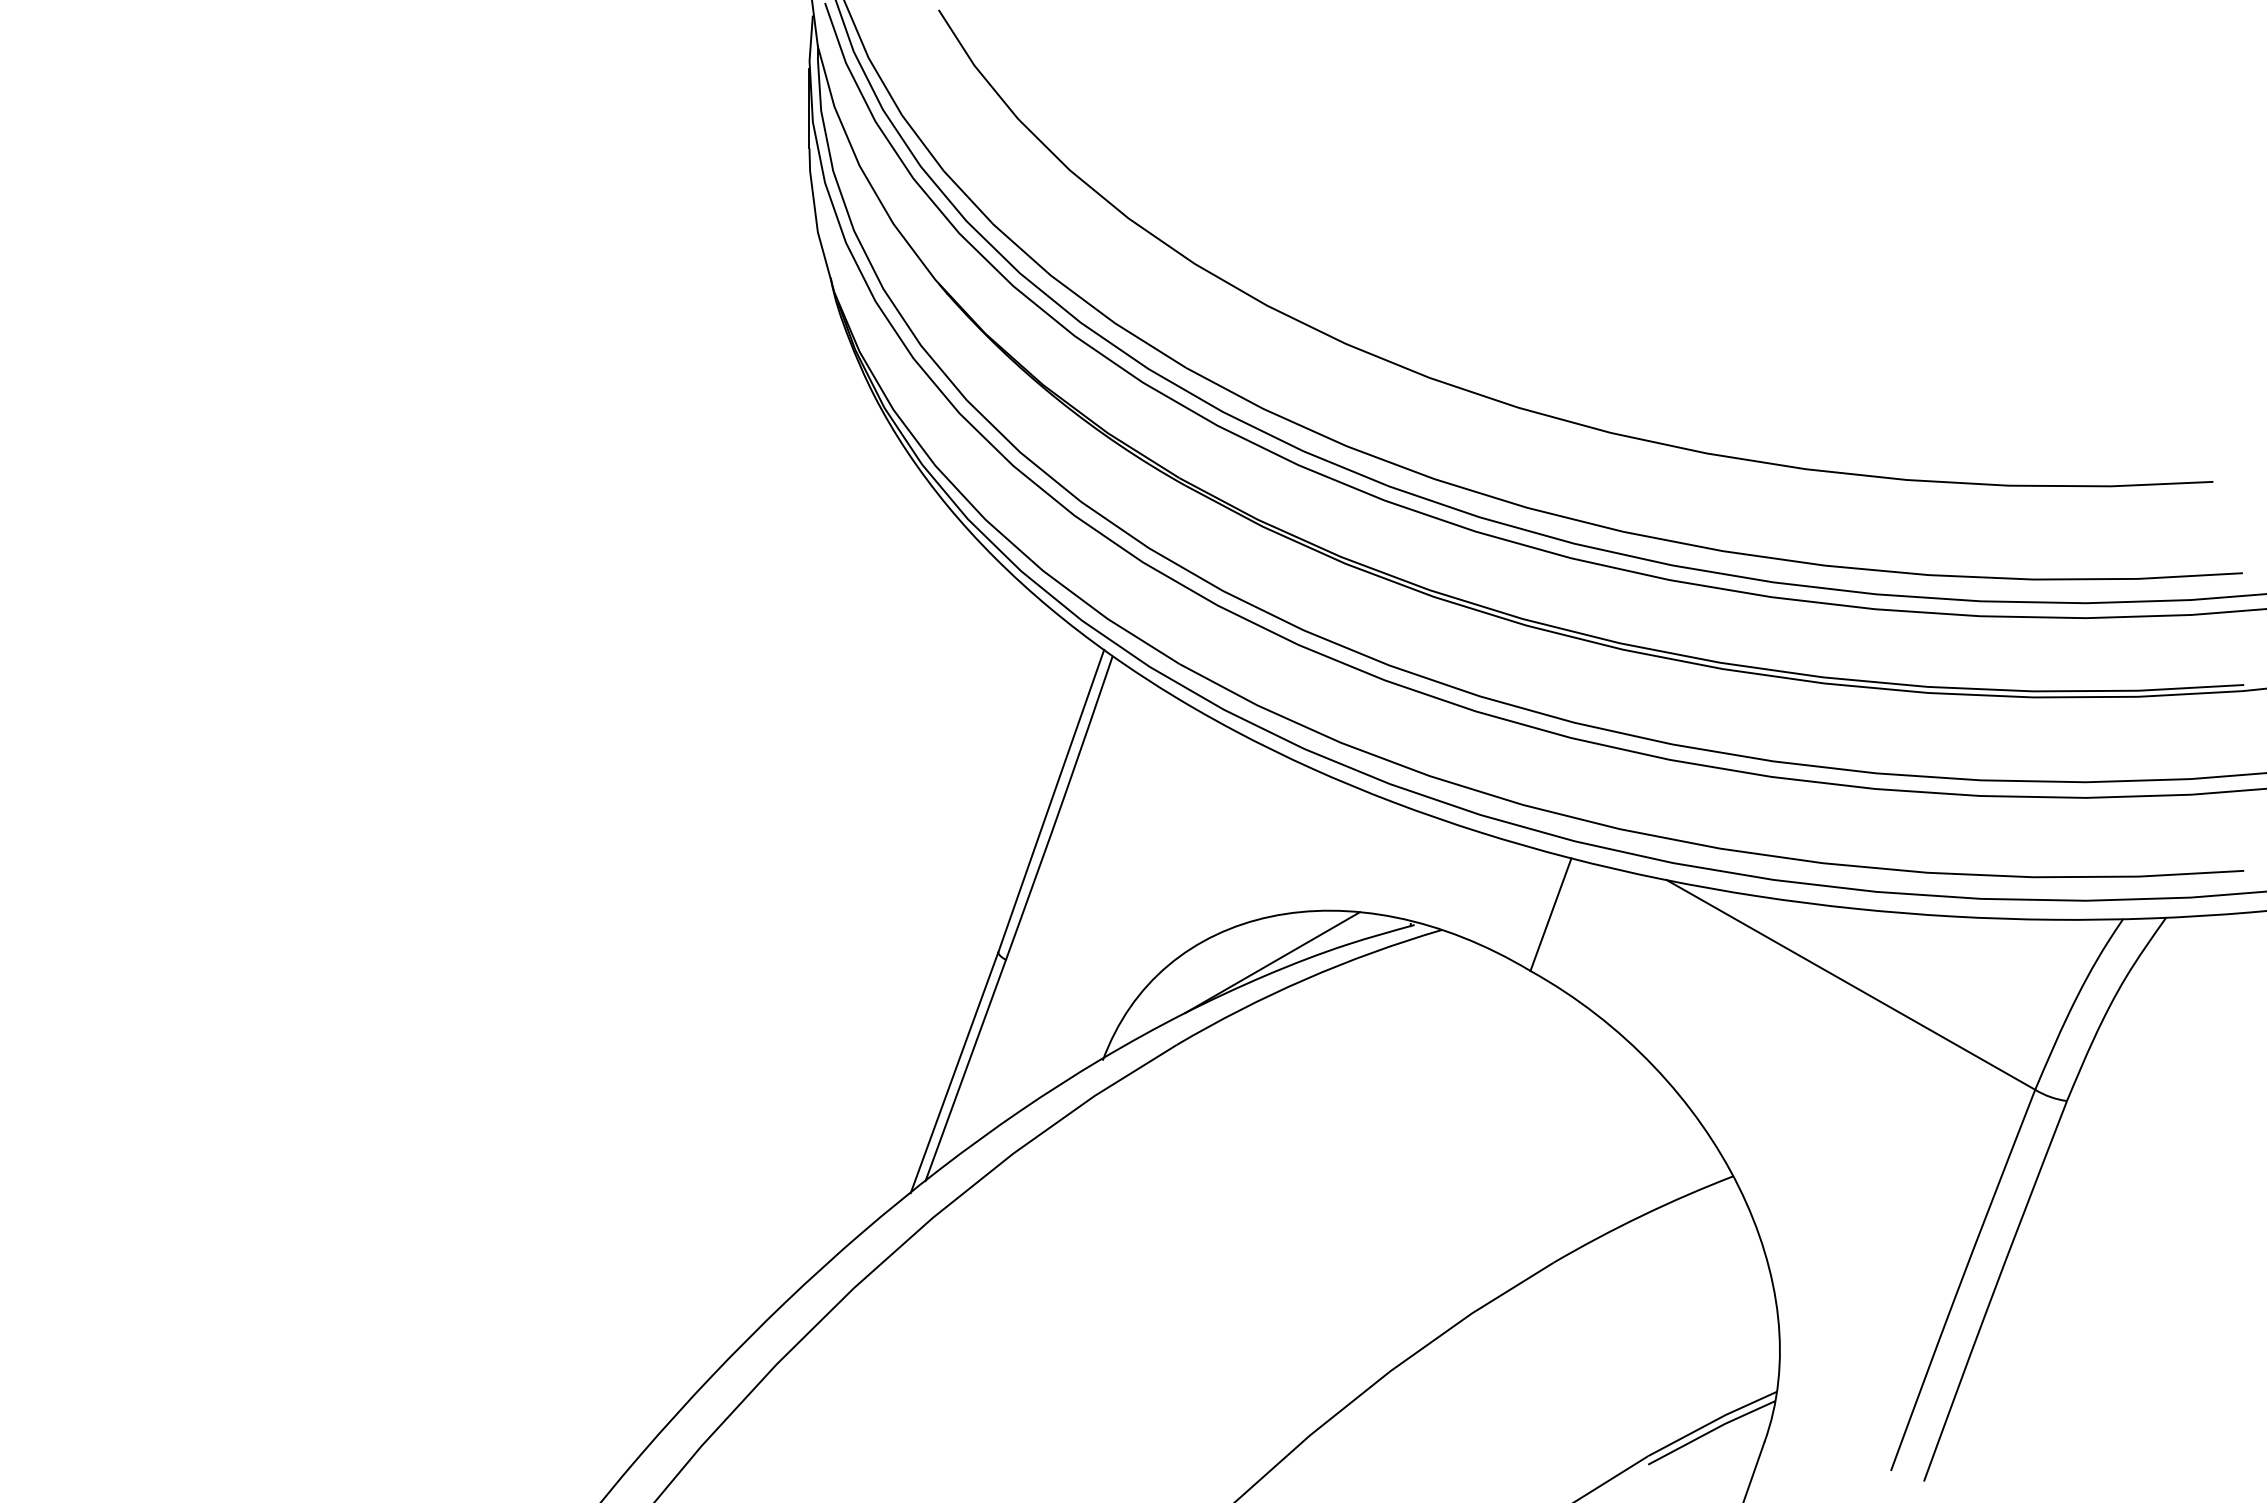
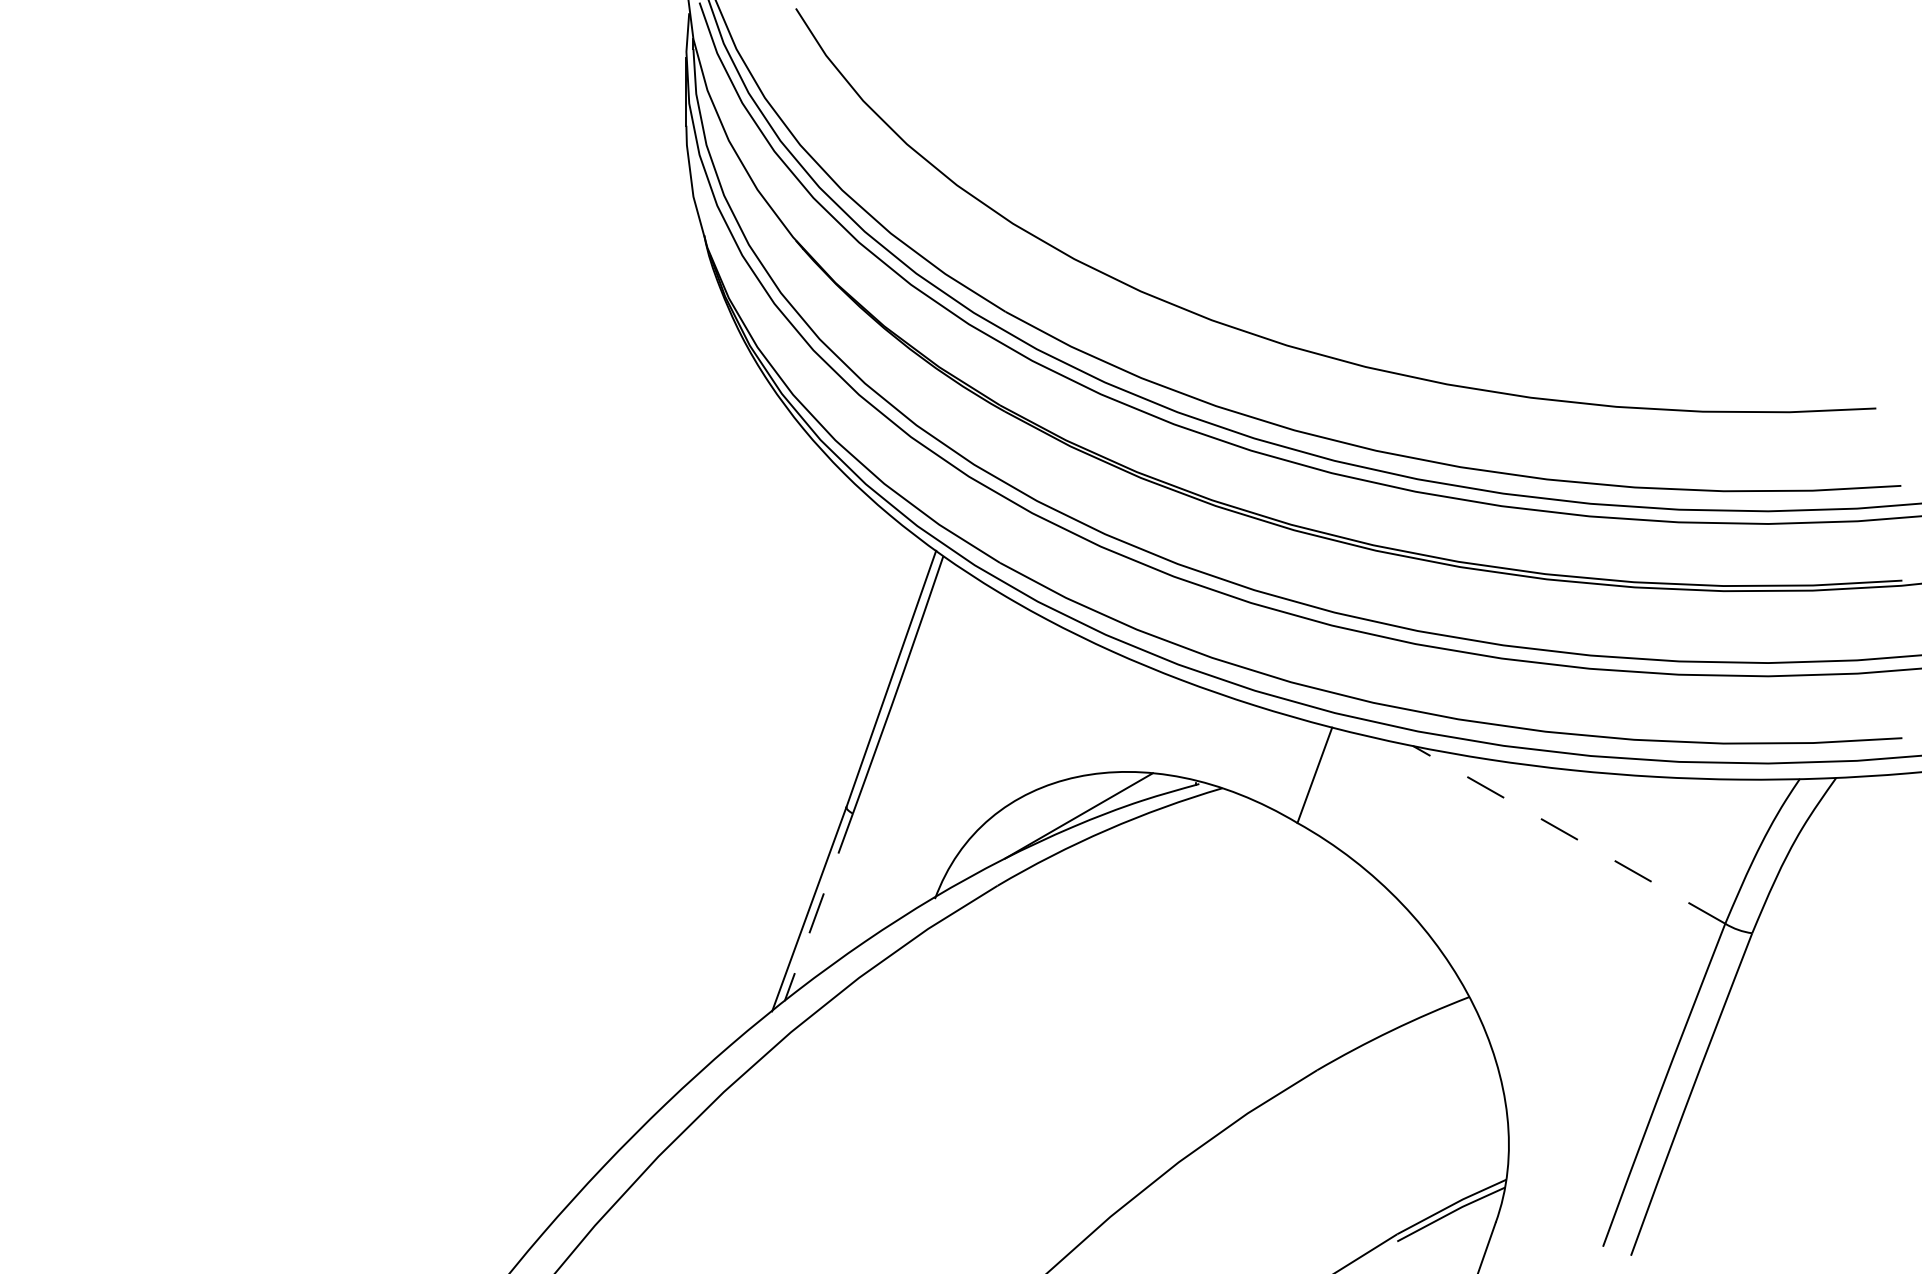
line: (1850, 984) -> (1568, 834), solid -> dashed
line: (965, 1070) -> (818, 907), solid -> dashed

